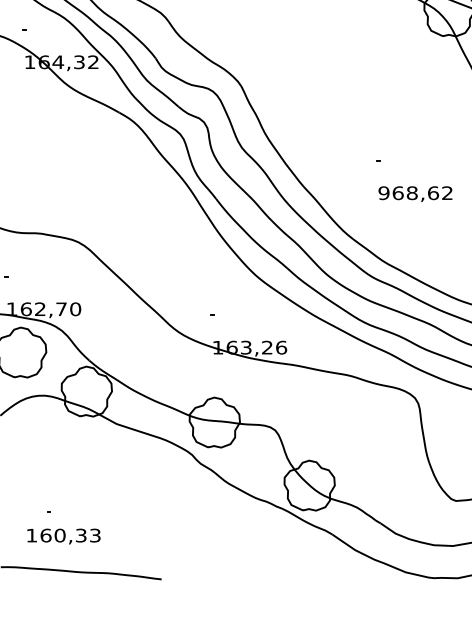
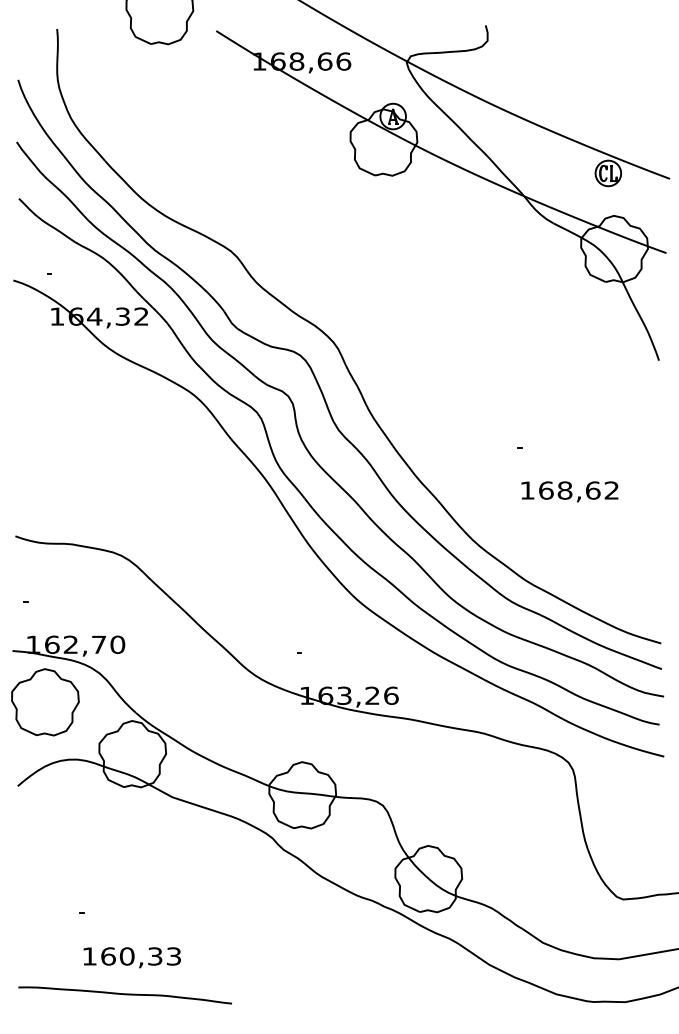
text: (384, 193) -> (527, 490), 968,62 -> 168,62
text: (63, 536) -> (131, 957), moved

